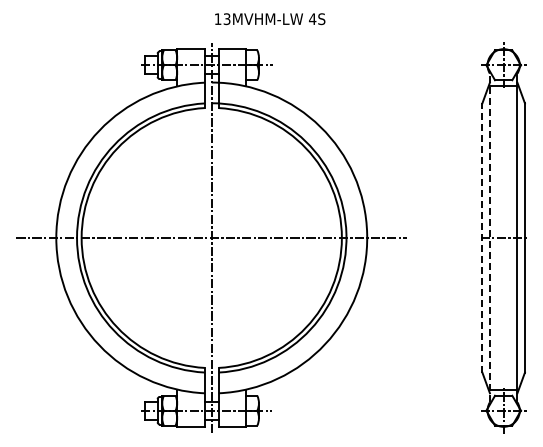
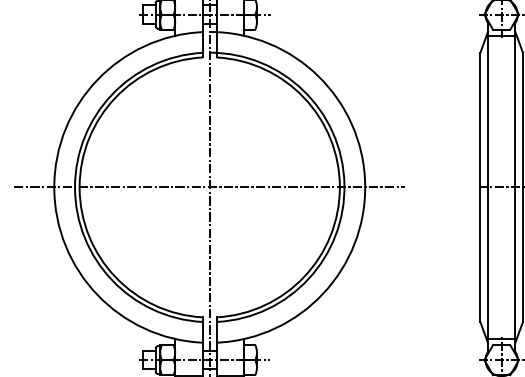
line: (489, 237) -> (487, 186), dashed -> solid
line: (482, 238) -> (480, 187), dashed -> solid

